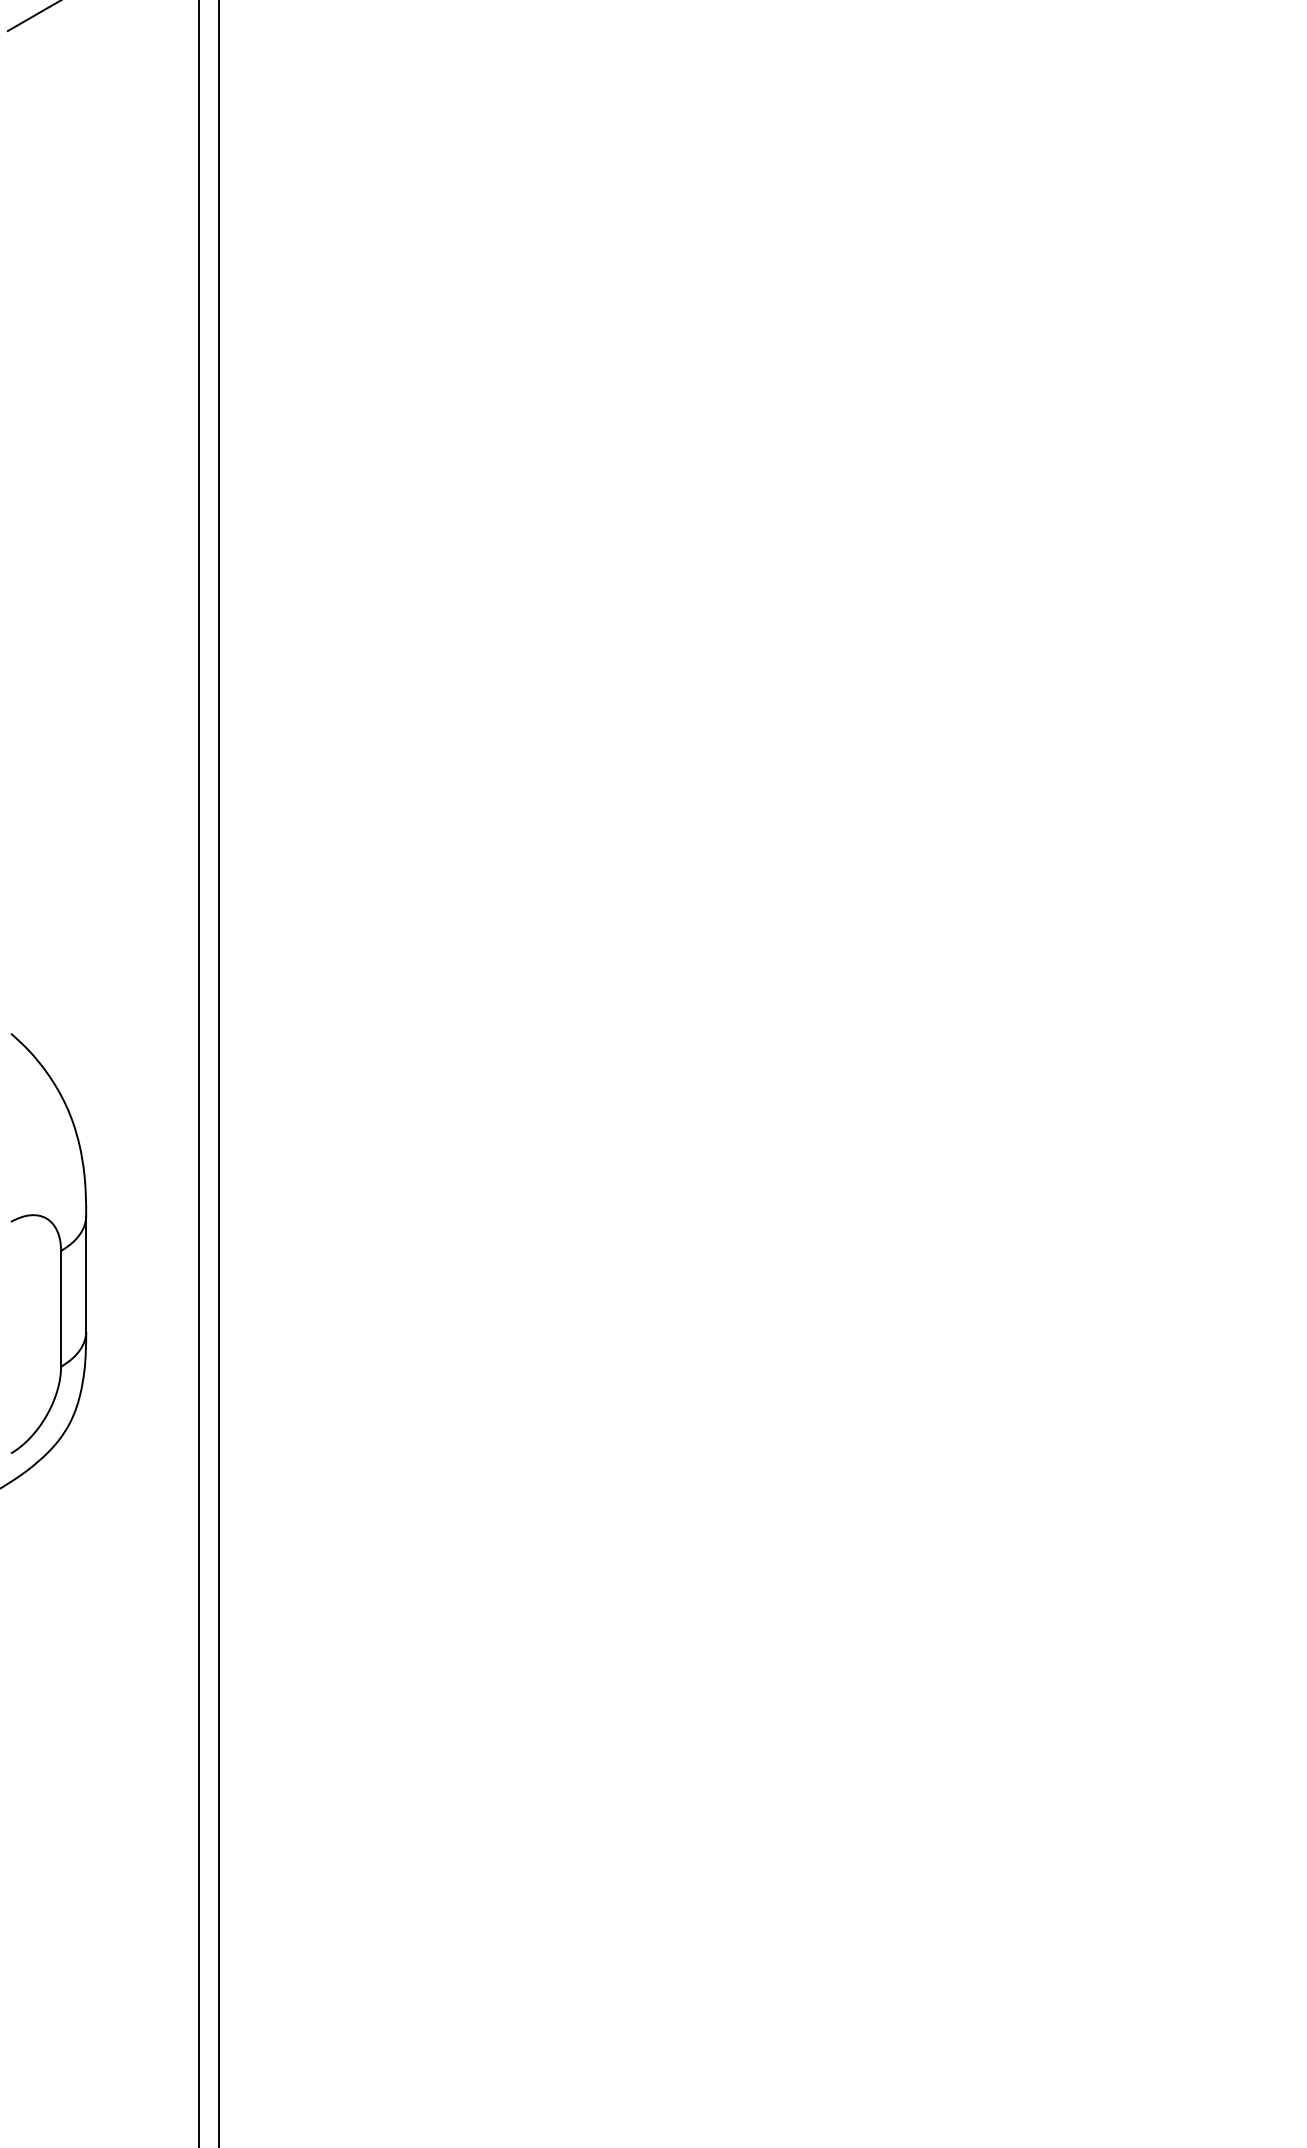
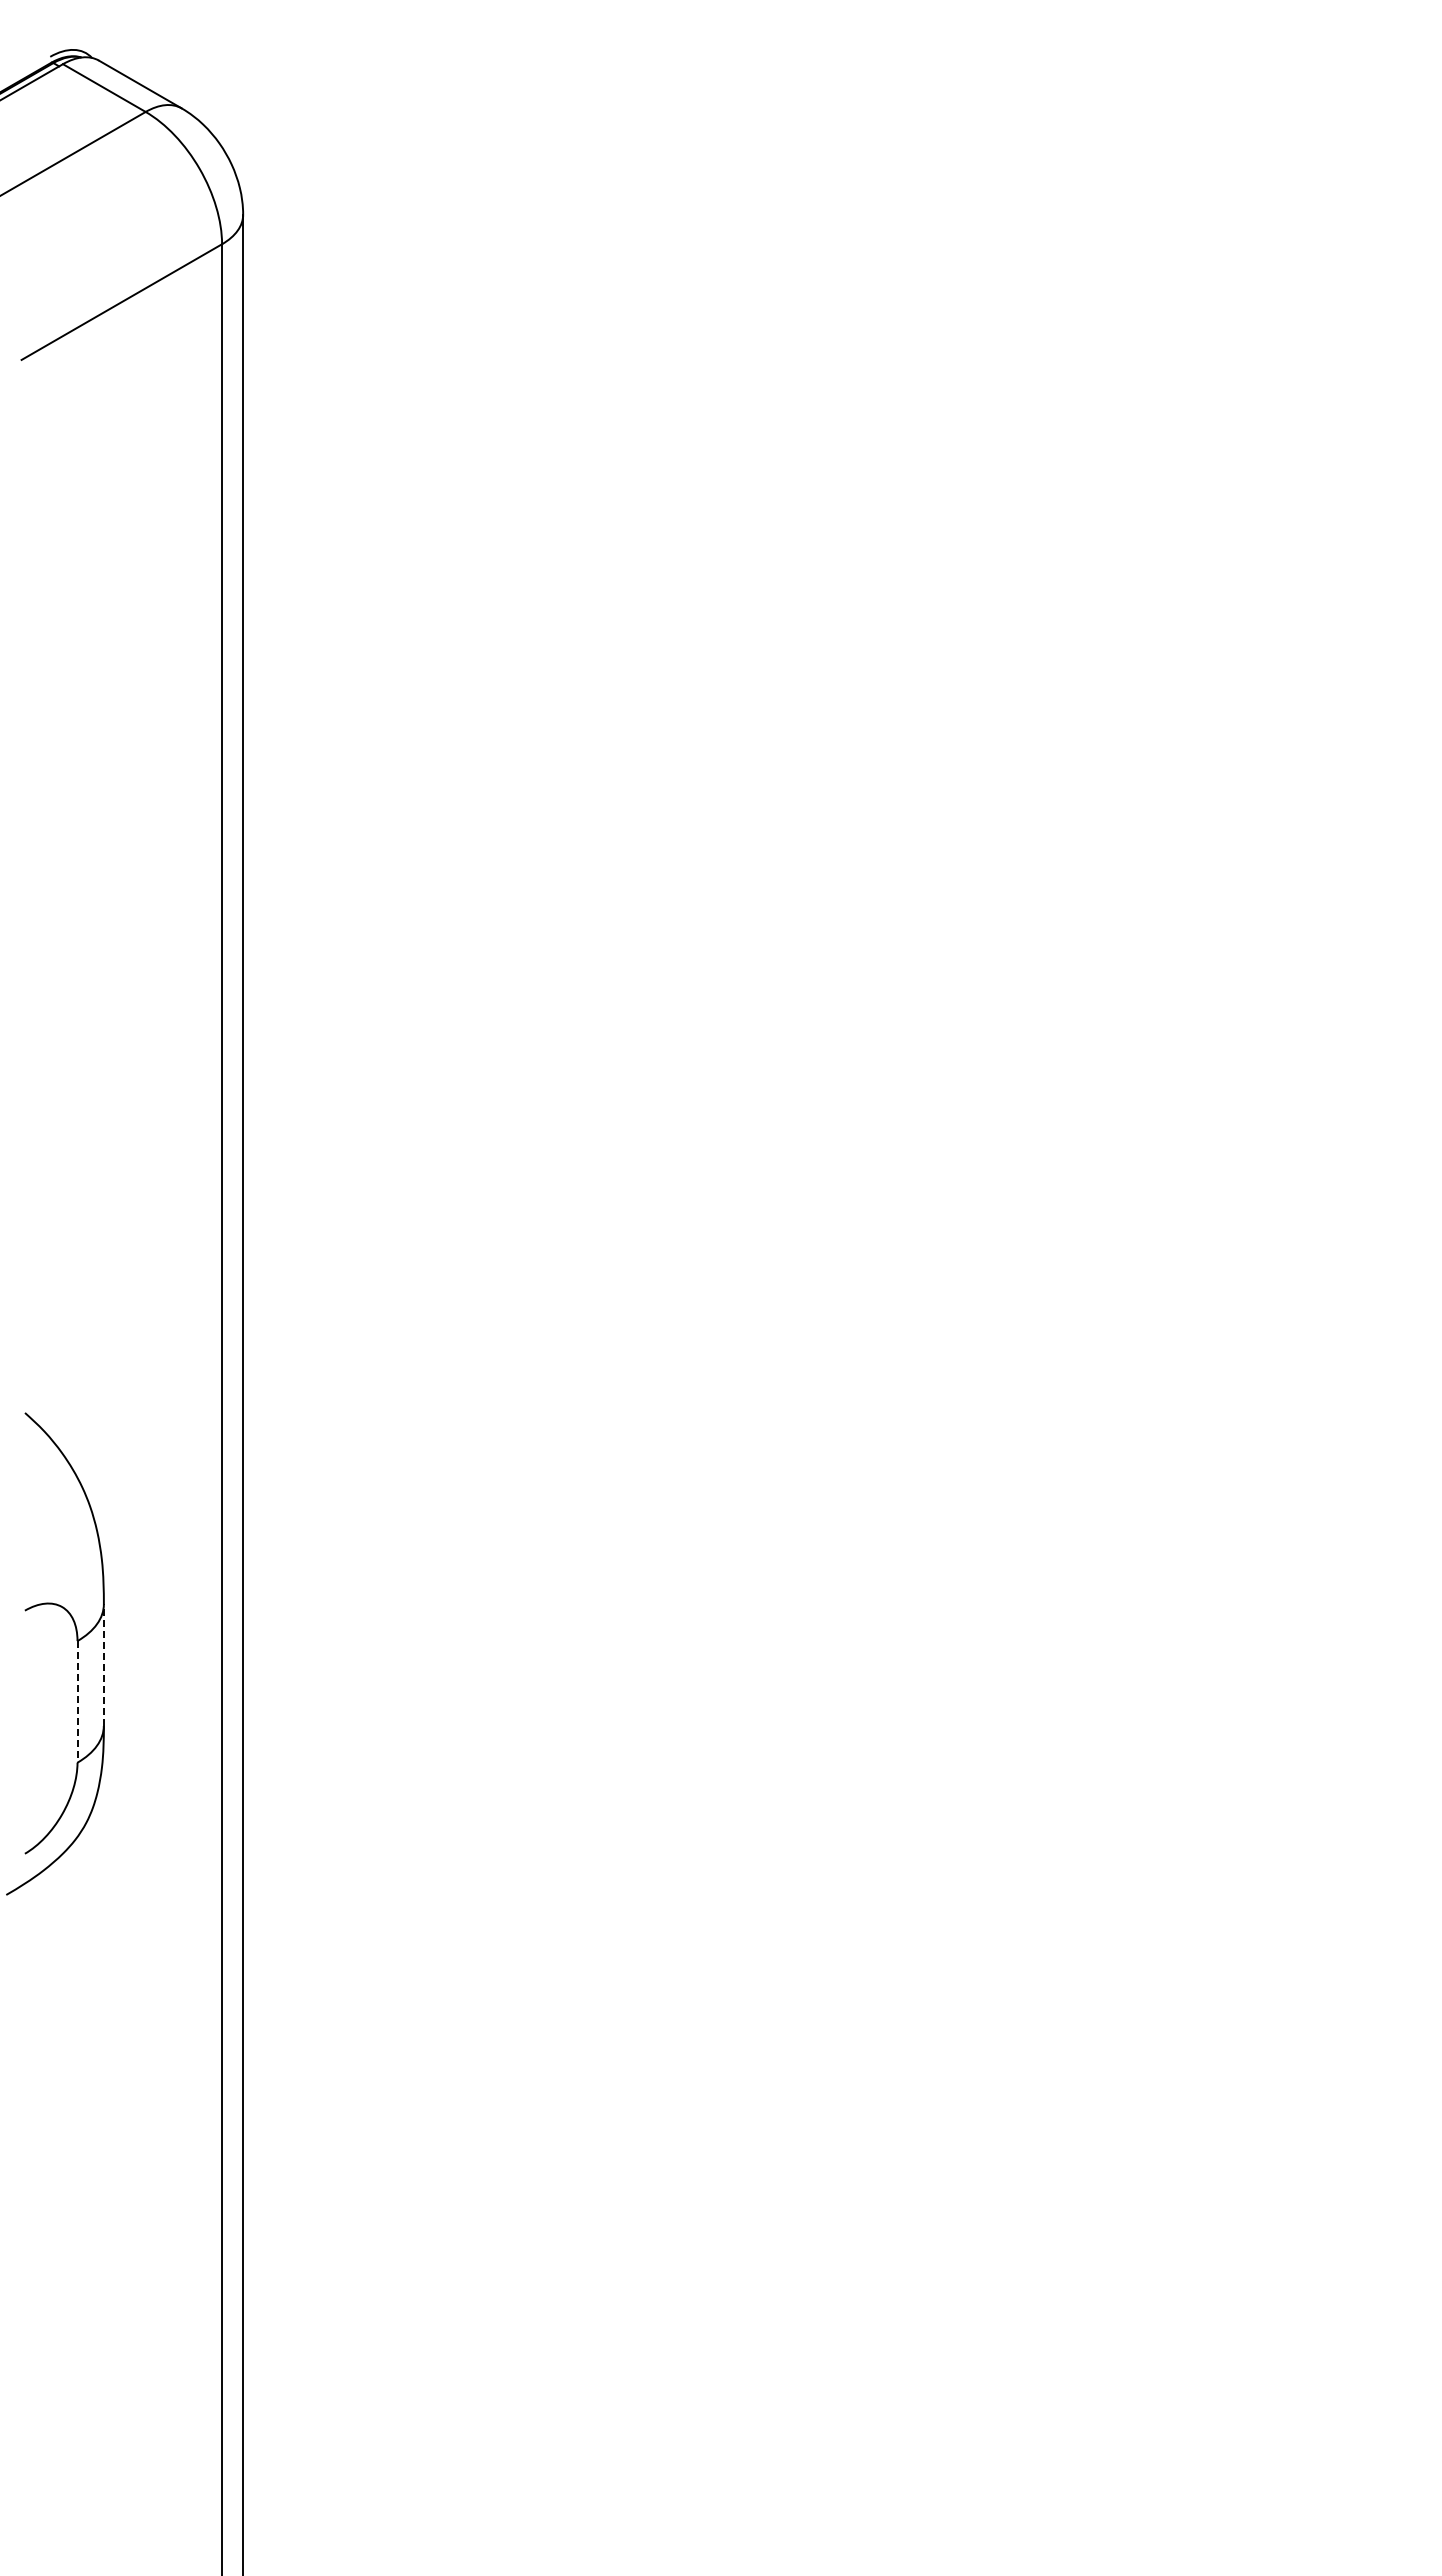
line: (85, 1274) -> (103, 1665), solid -> dashed
line: (61, 1308) -> (77, 1701), solid -> dashed

